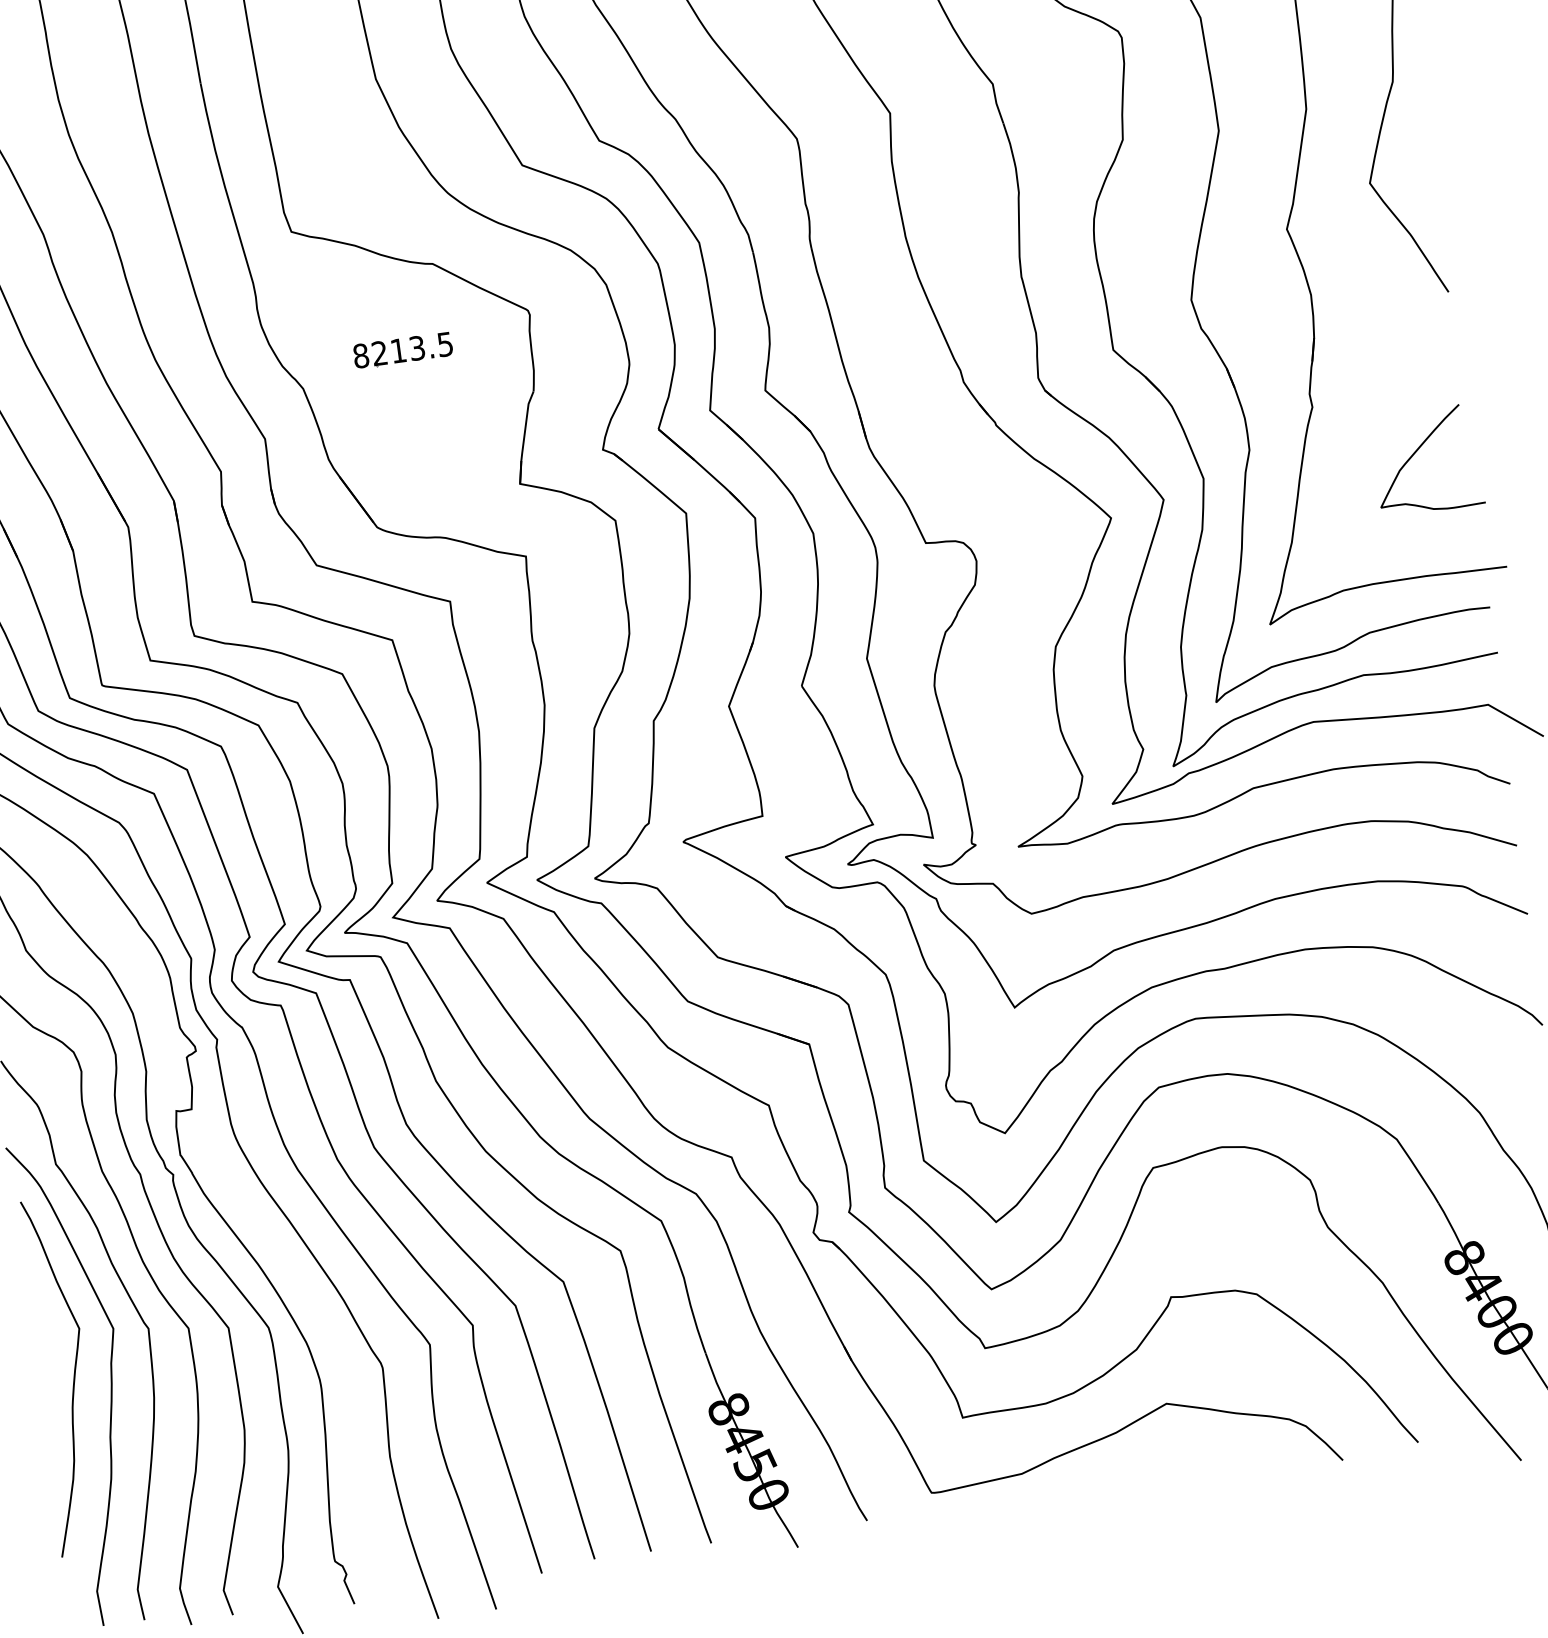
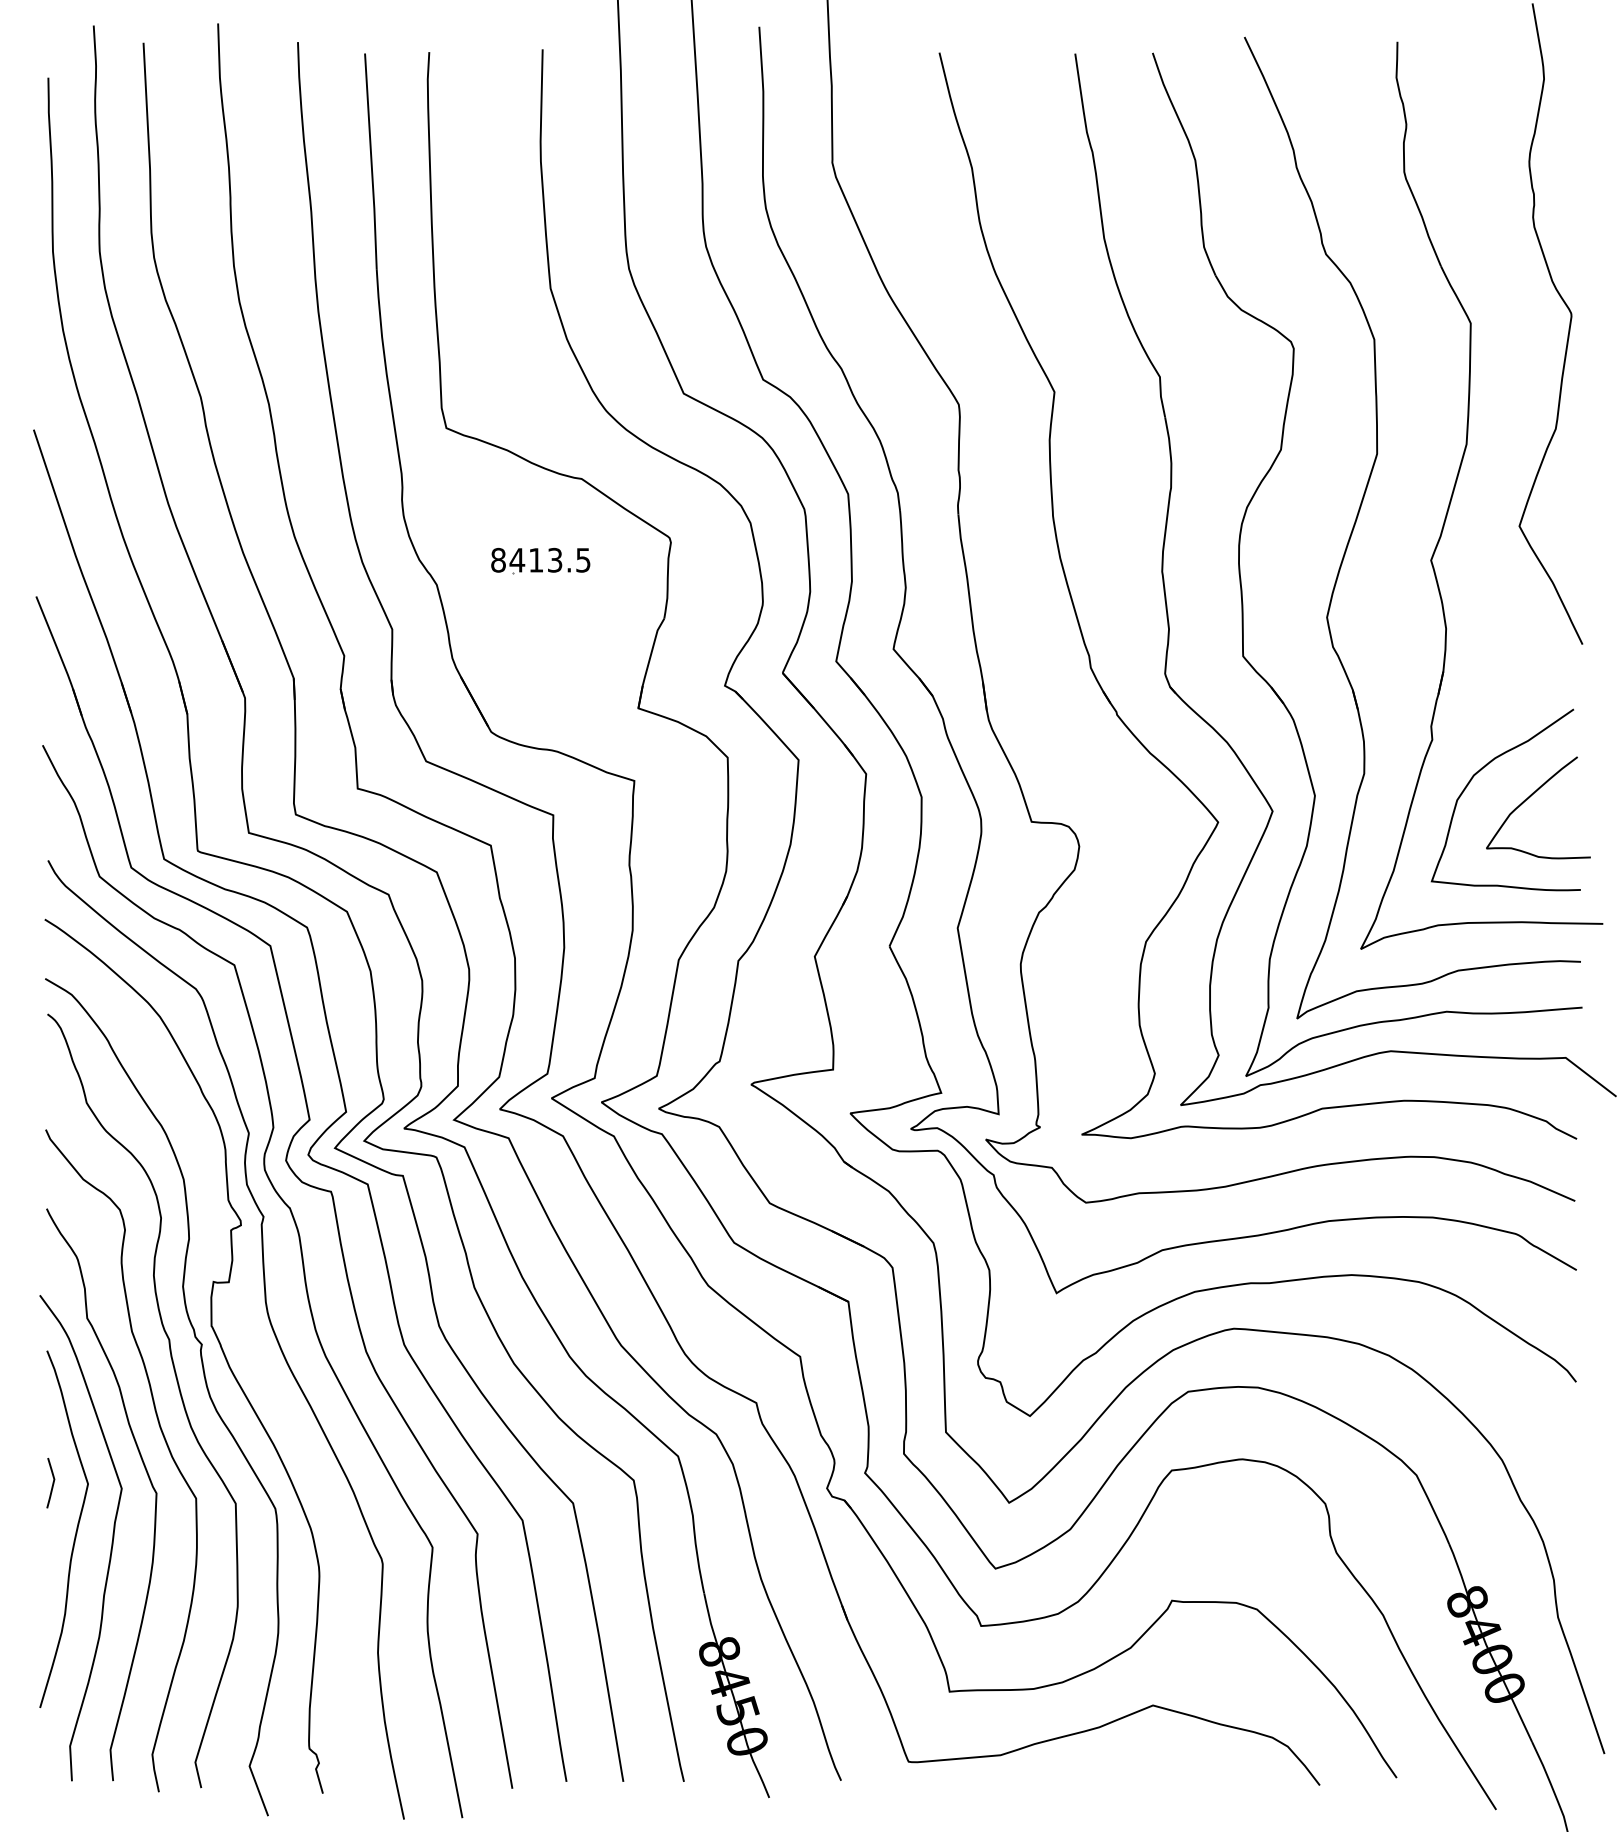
text: (379, 352) -> (517, 559), 8213.5 -> 8413.5
curve: (1364, 432) -> (1480, 771), added
curve: (43, 1333) -> (52, 1483), added

